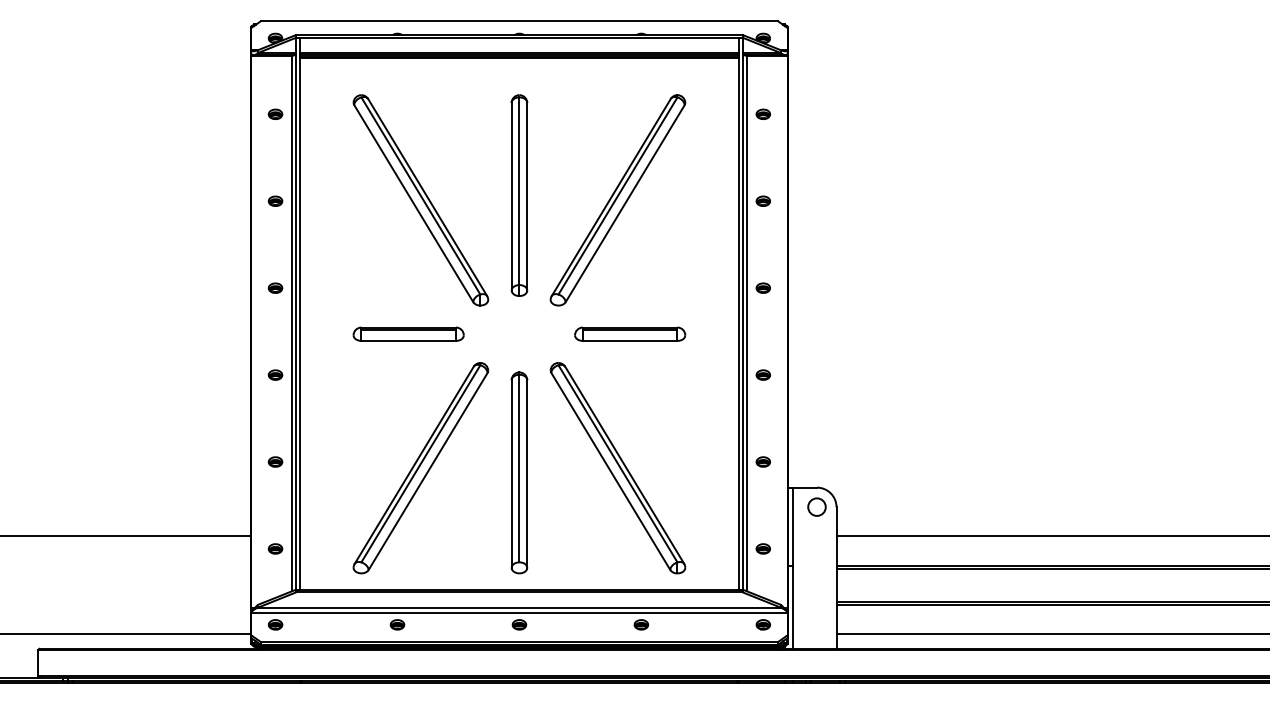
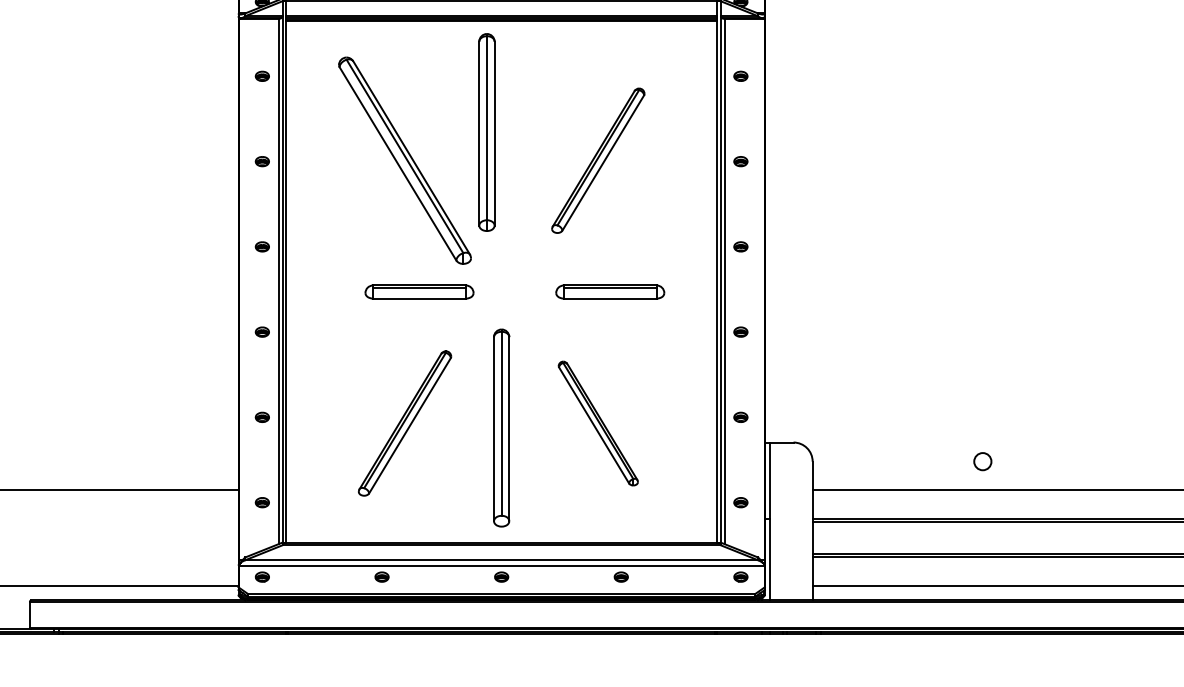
part: (519, 195) -> (487, 132), moved
part: (617, 200) -> (597, 160), size x0.7
part: (408, 333) -> (419, 291), moved
part: (420, 468) -> (404, 423), size x0.7
part: (617, 468) -> (597, 423), size x0.6
circle: (816, 506) -> (982, 461), moved

